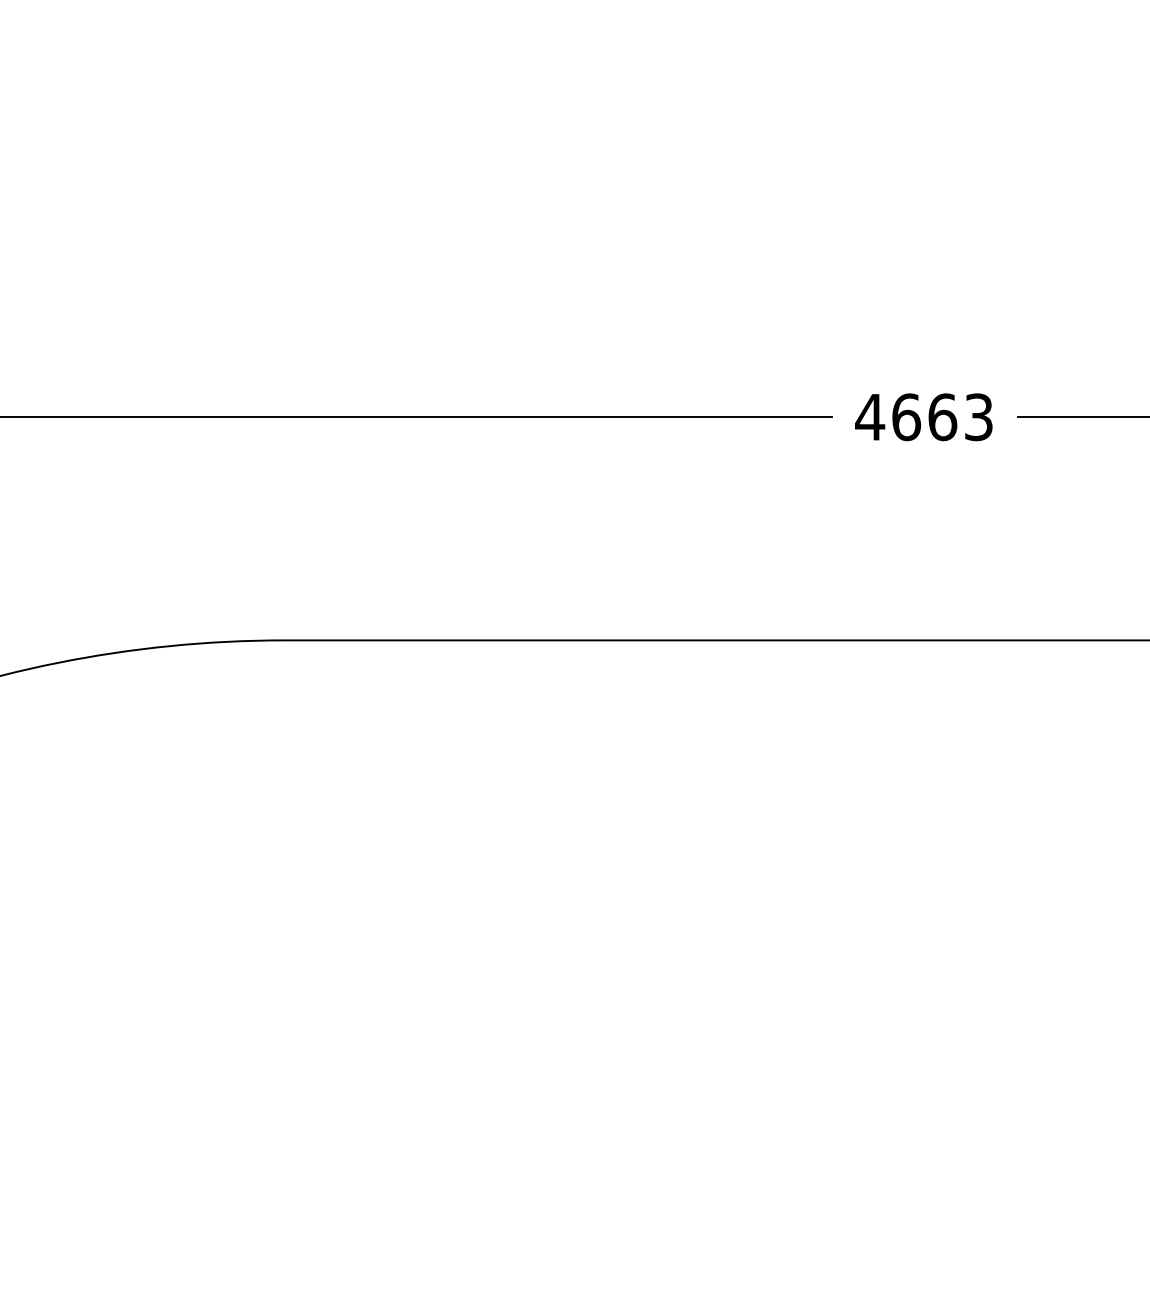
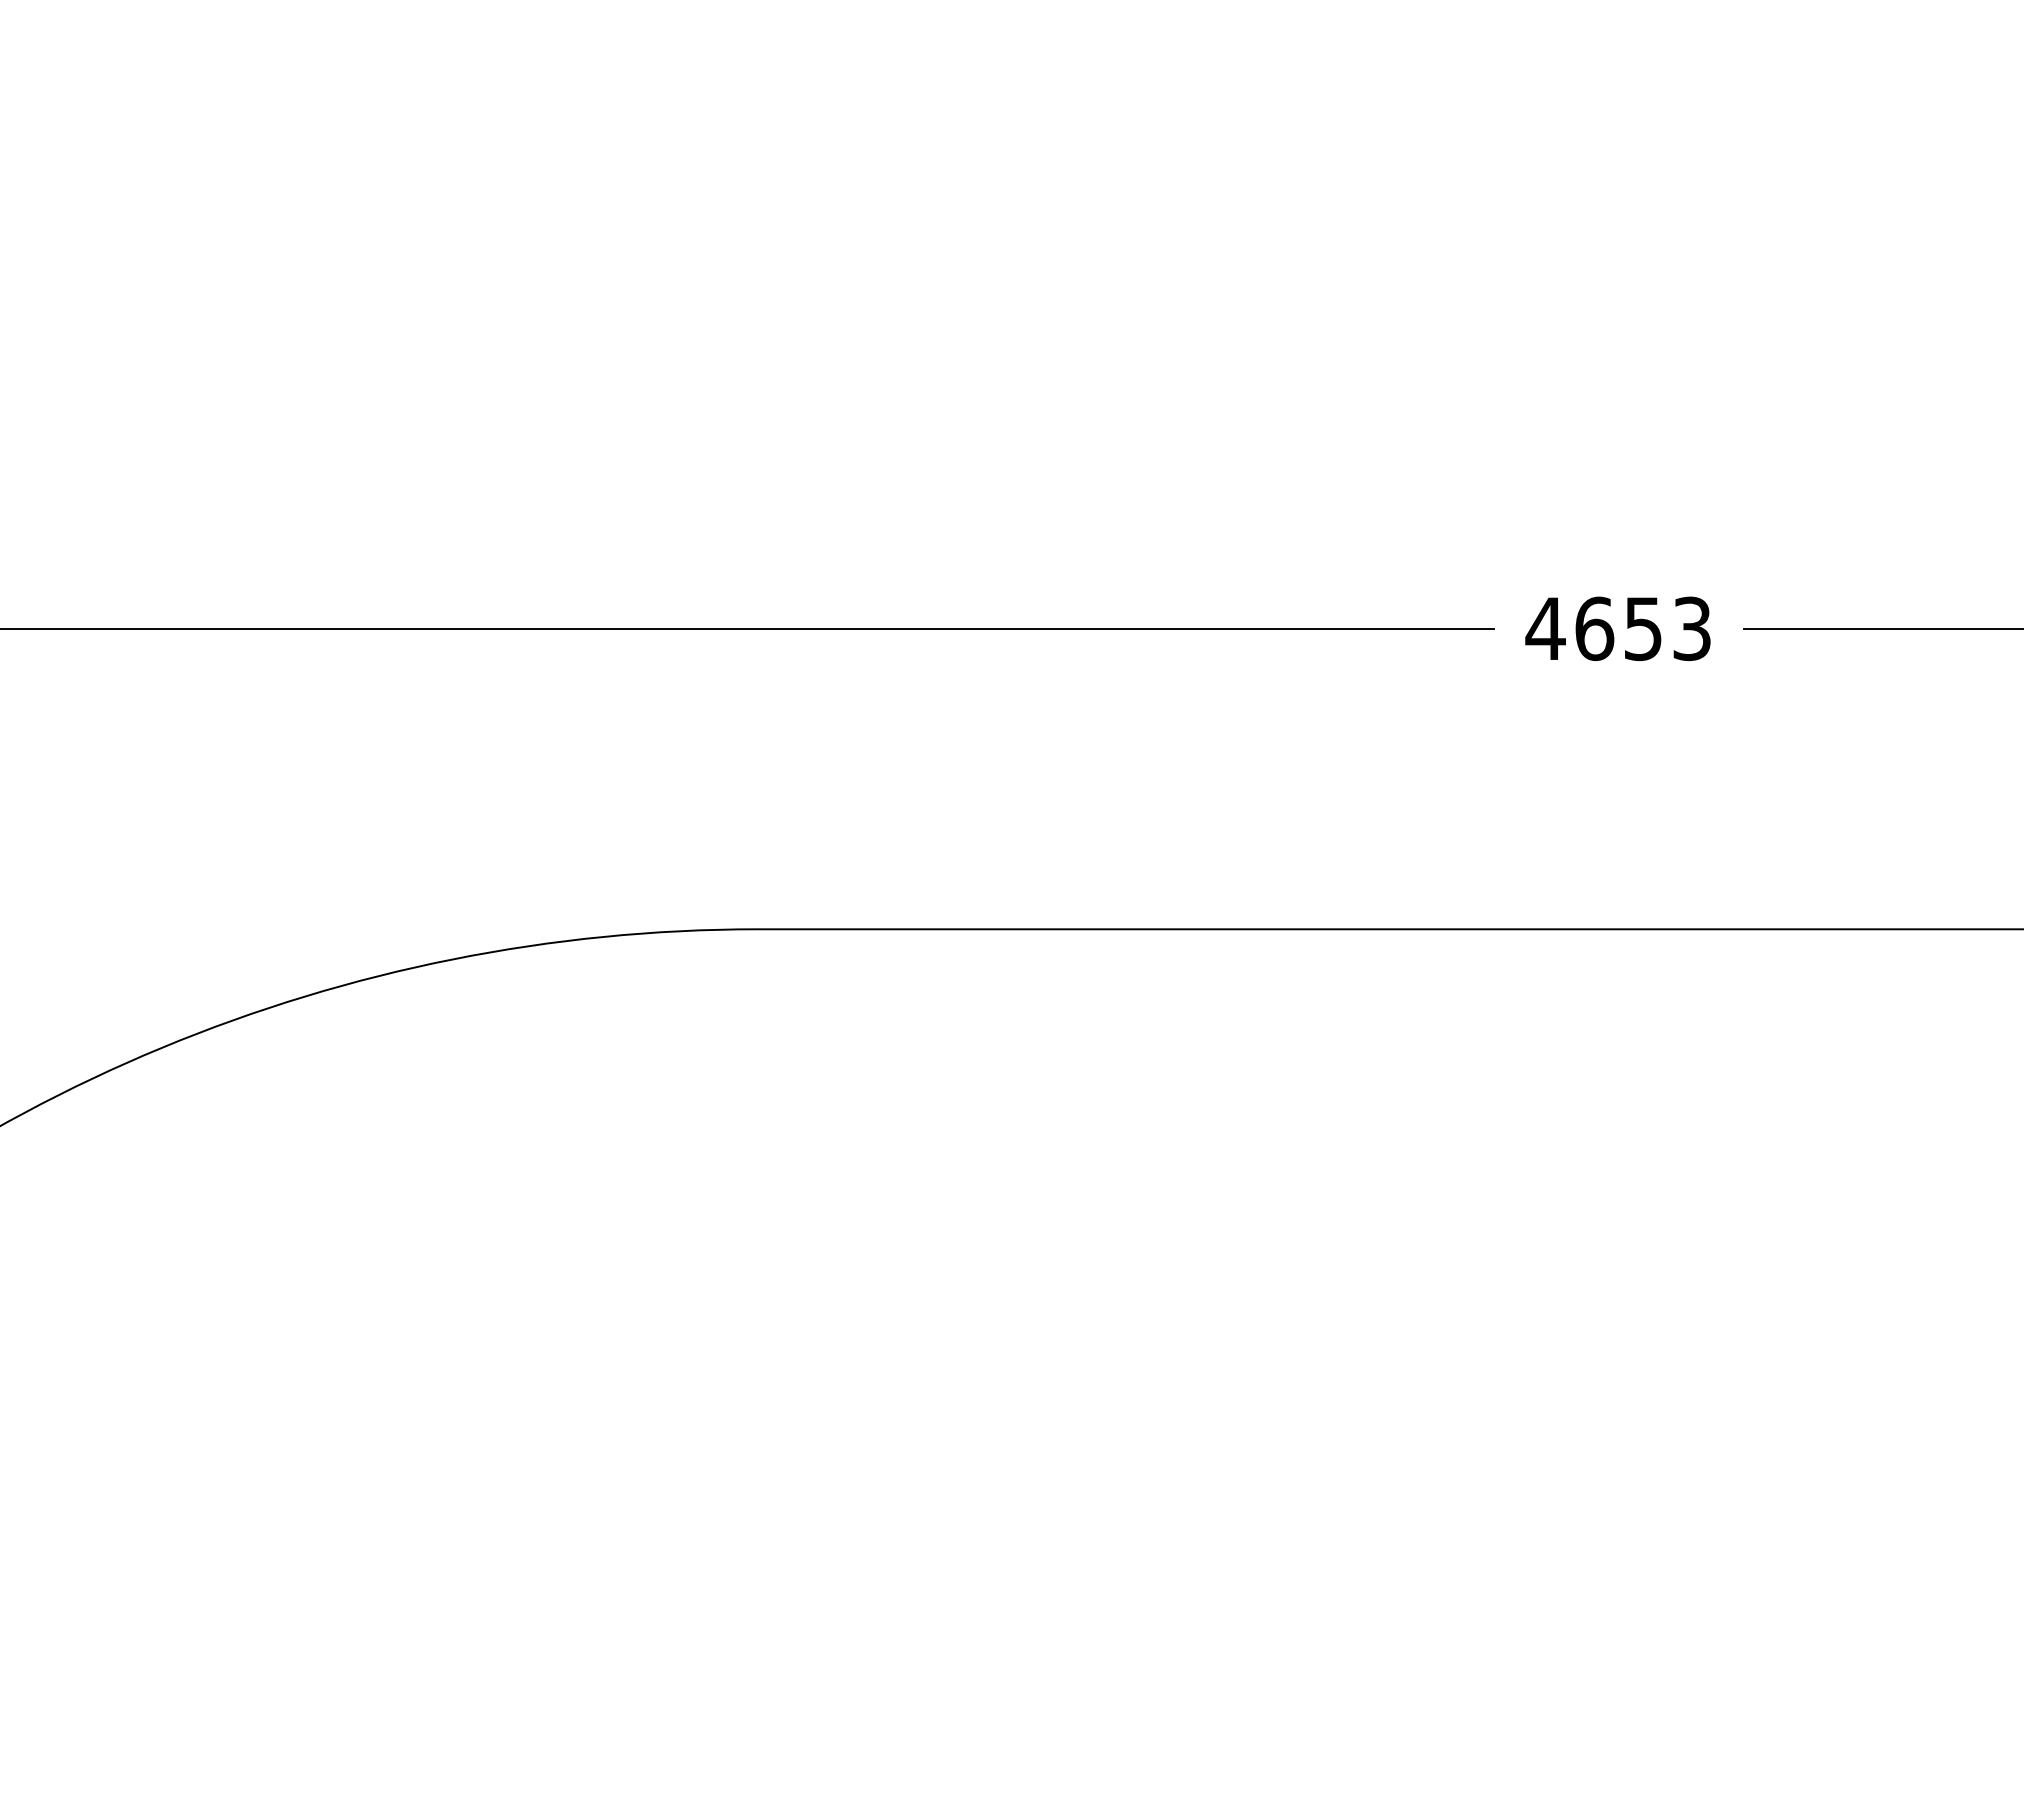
text: (942, 417) -> (1643, 628), 4663 -> 4653

